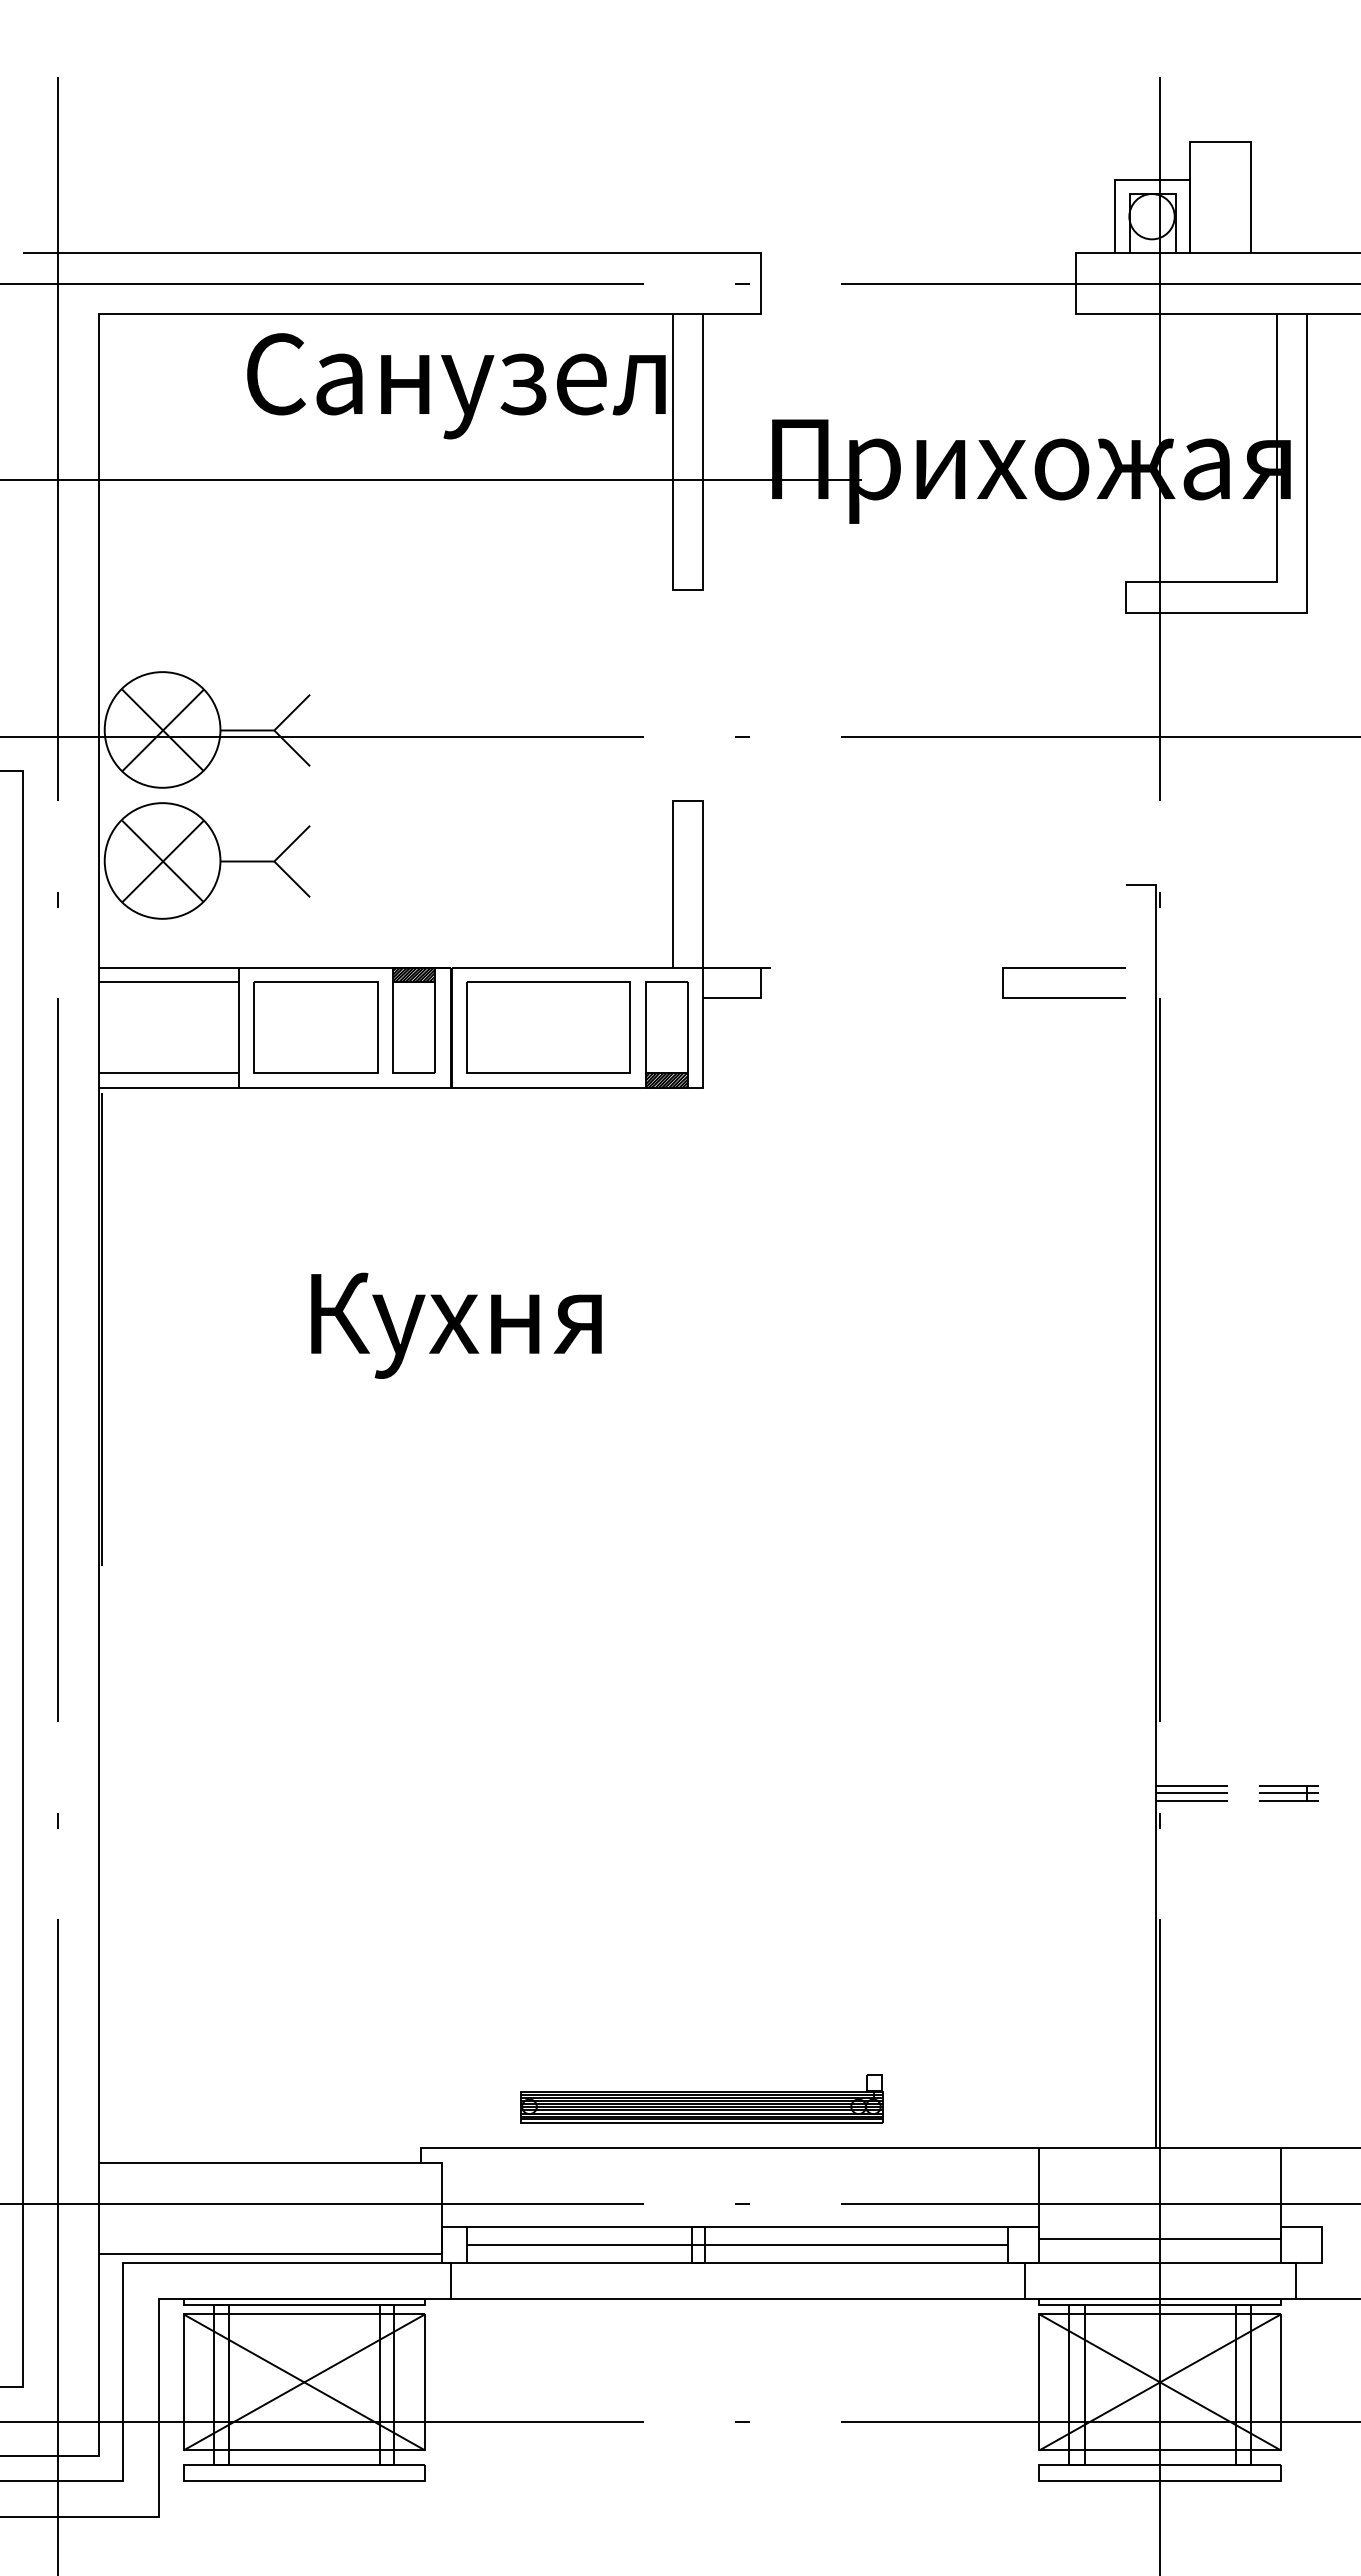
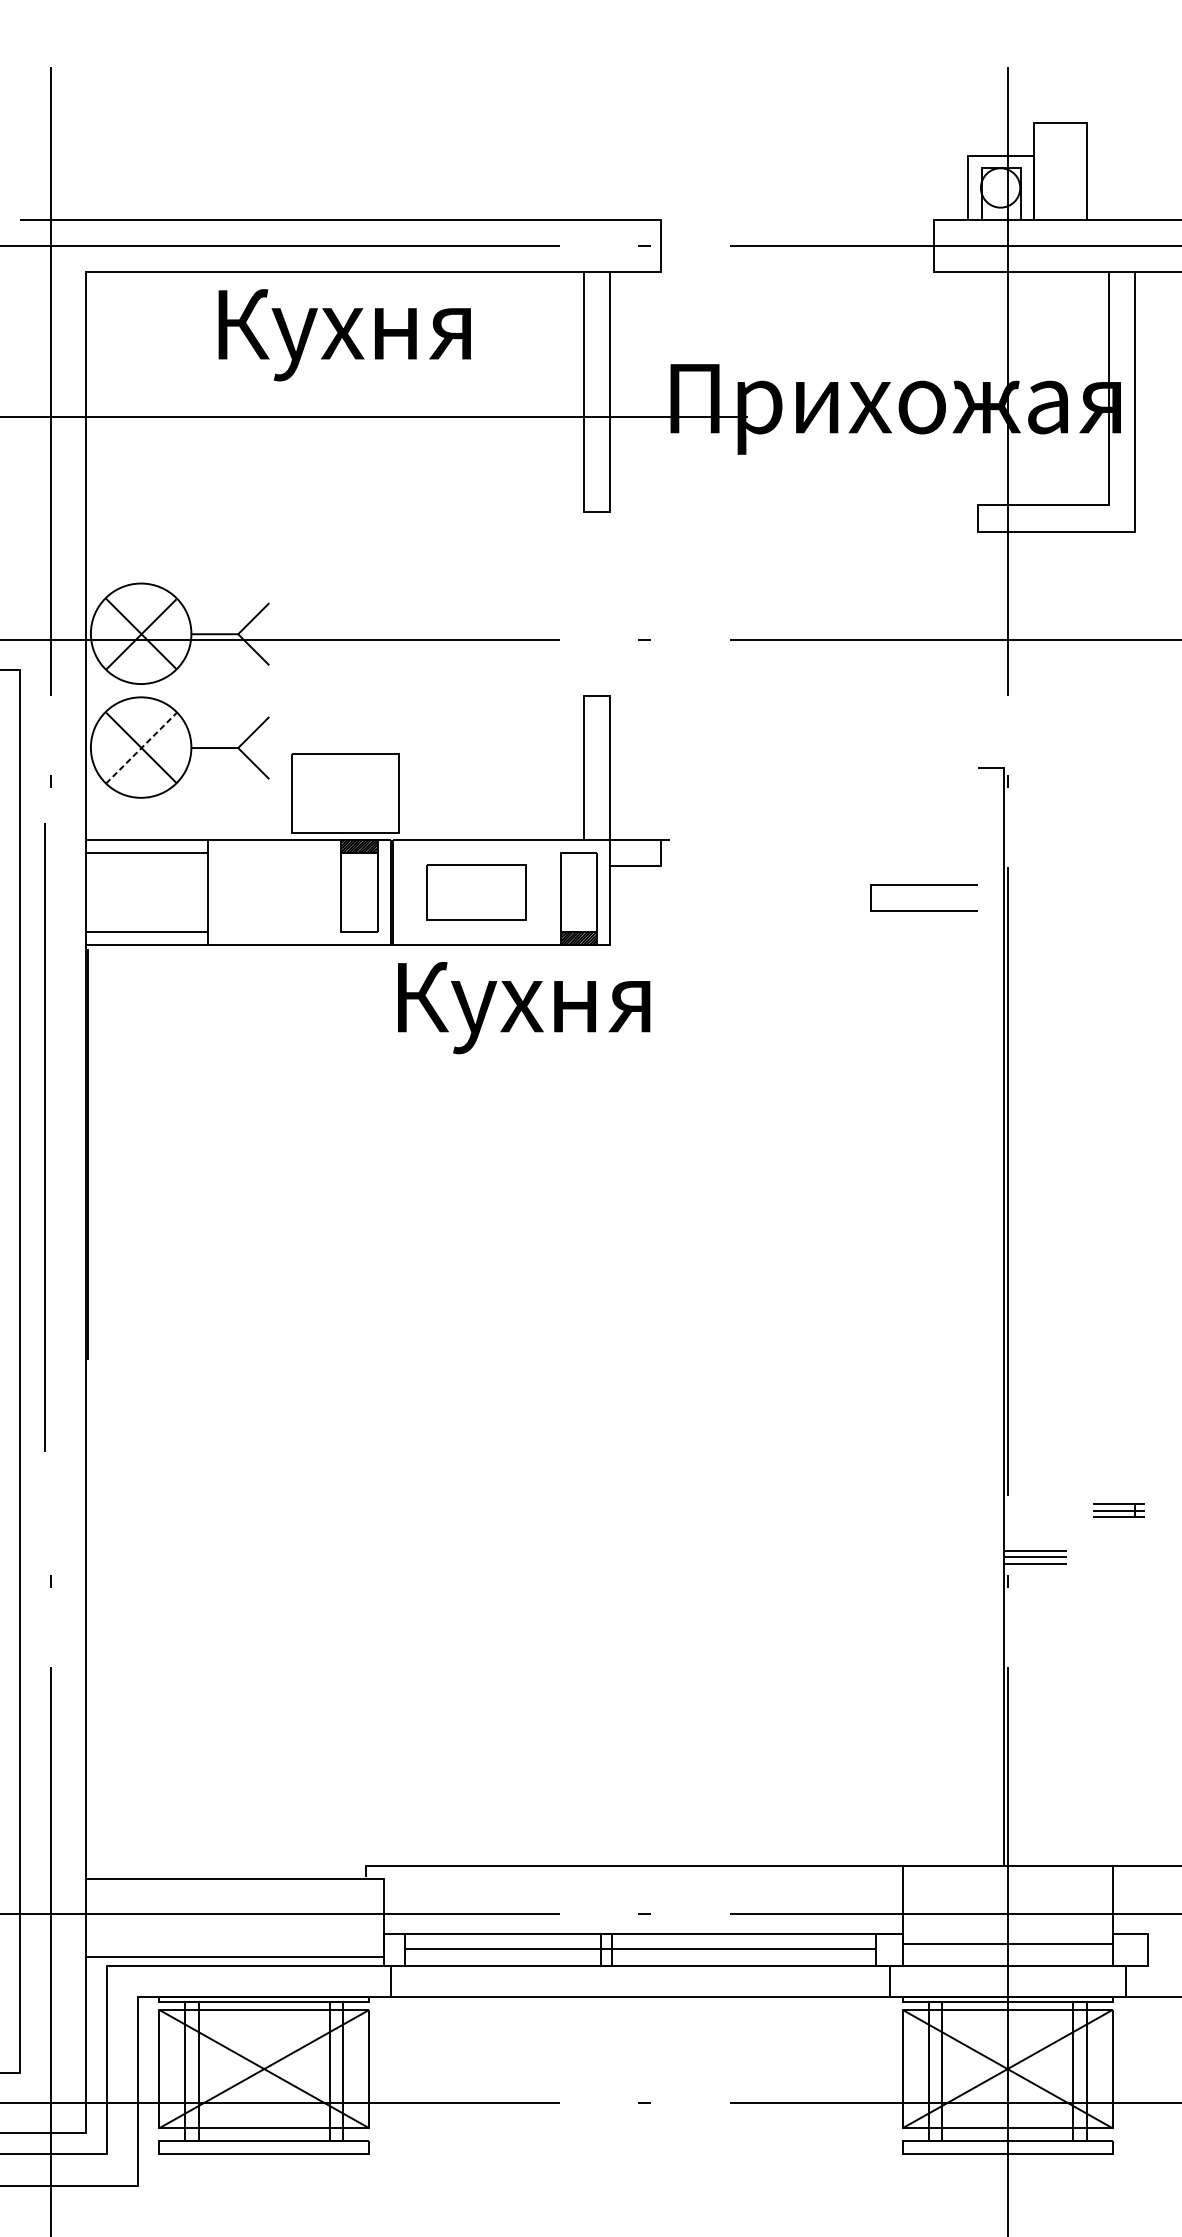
text: (456, 386) -> (396, 335), Санузел -> Кухня
line: (163, 861) -> (141, 748), solid -> dashed
line: (1063, 968) -> (923, 885), moved
part: (315, 1027) -> (345, 793), moved
part: (548, 1027) -> (476, 892), size x0.7
text: (456, 1325) -> (524, 1007), moved
line: (57, 1359) -> (44, 1137), moved
part: (1288, 1793) -> (1119, 1510), moved
part: (701, 2098) -> (609, 1822), removed

